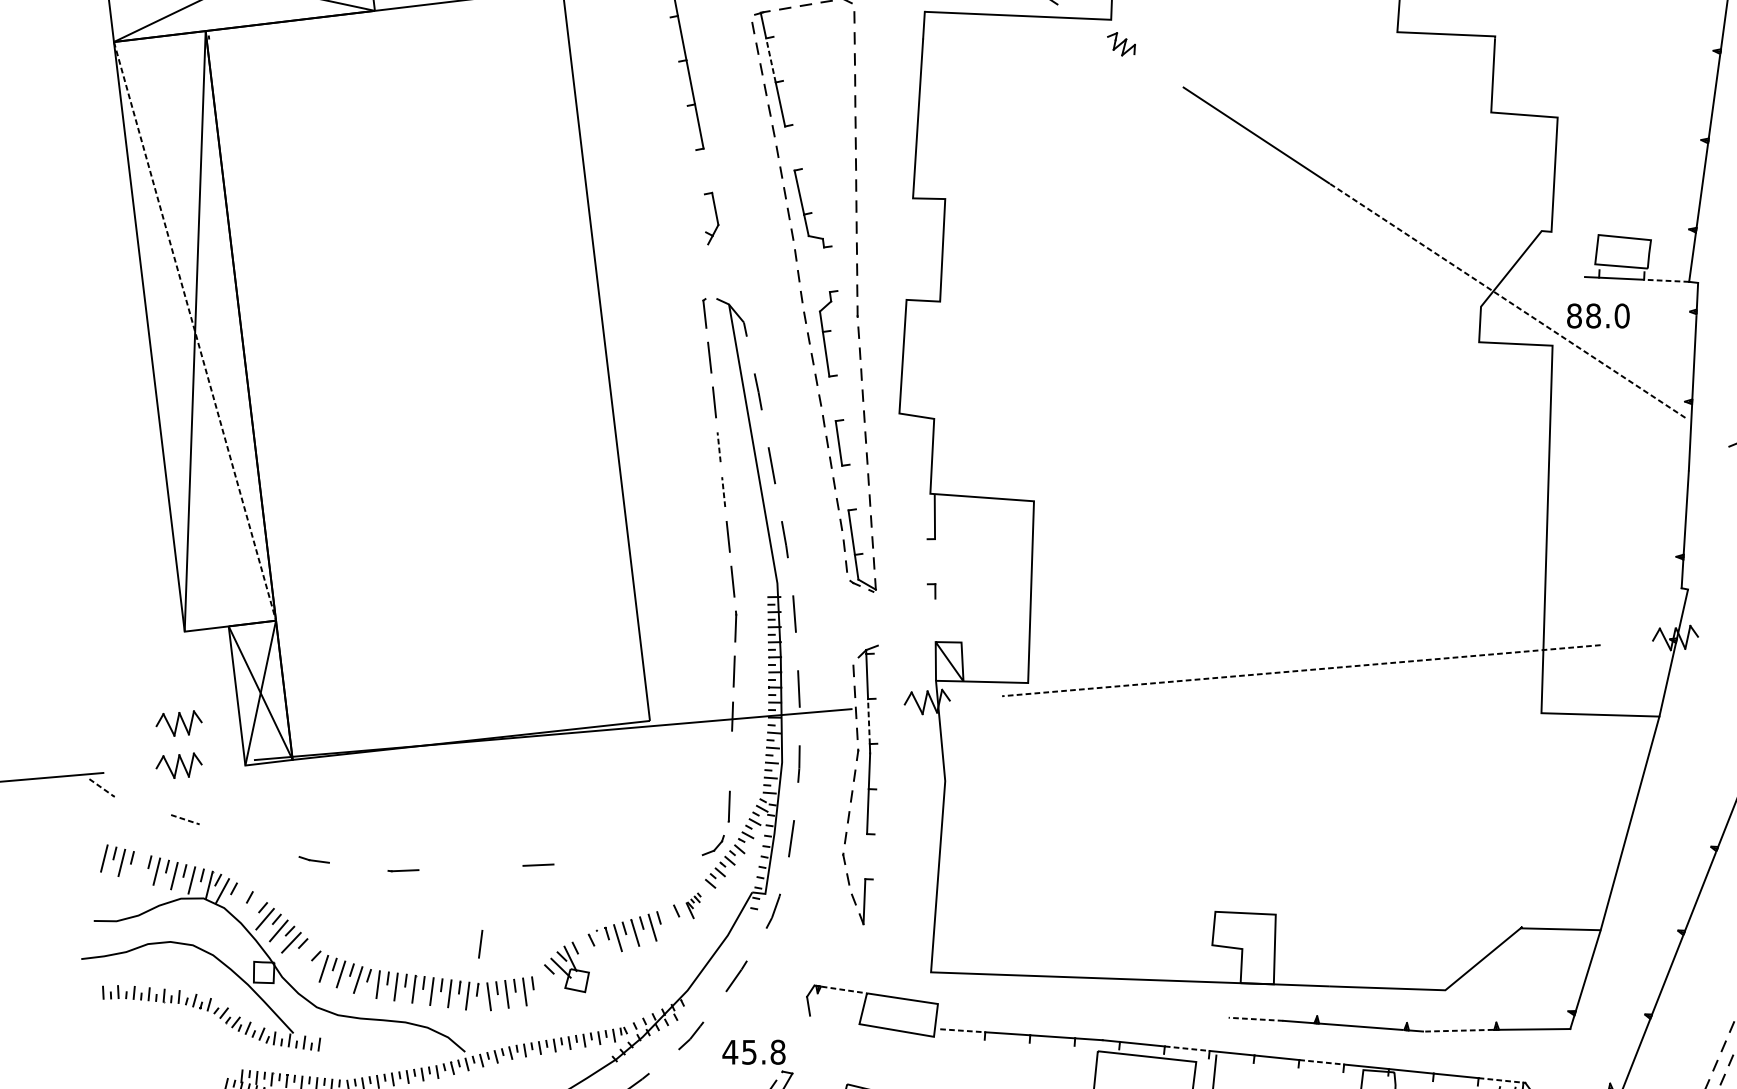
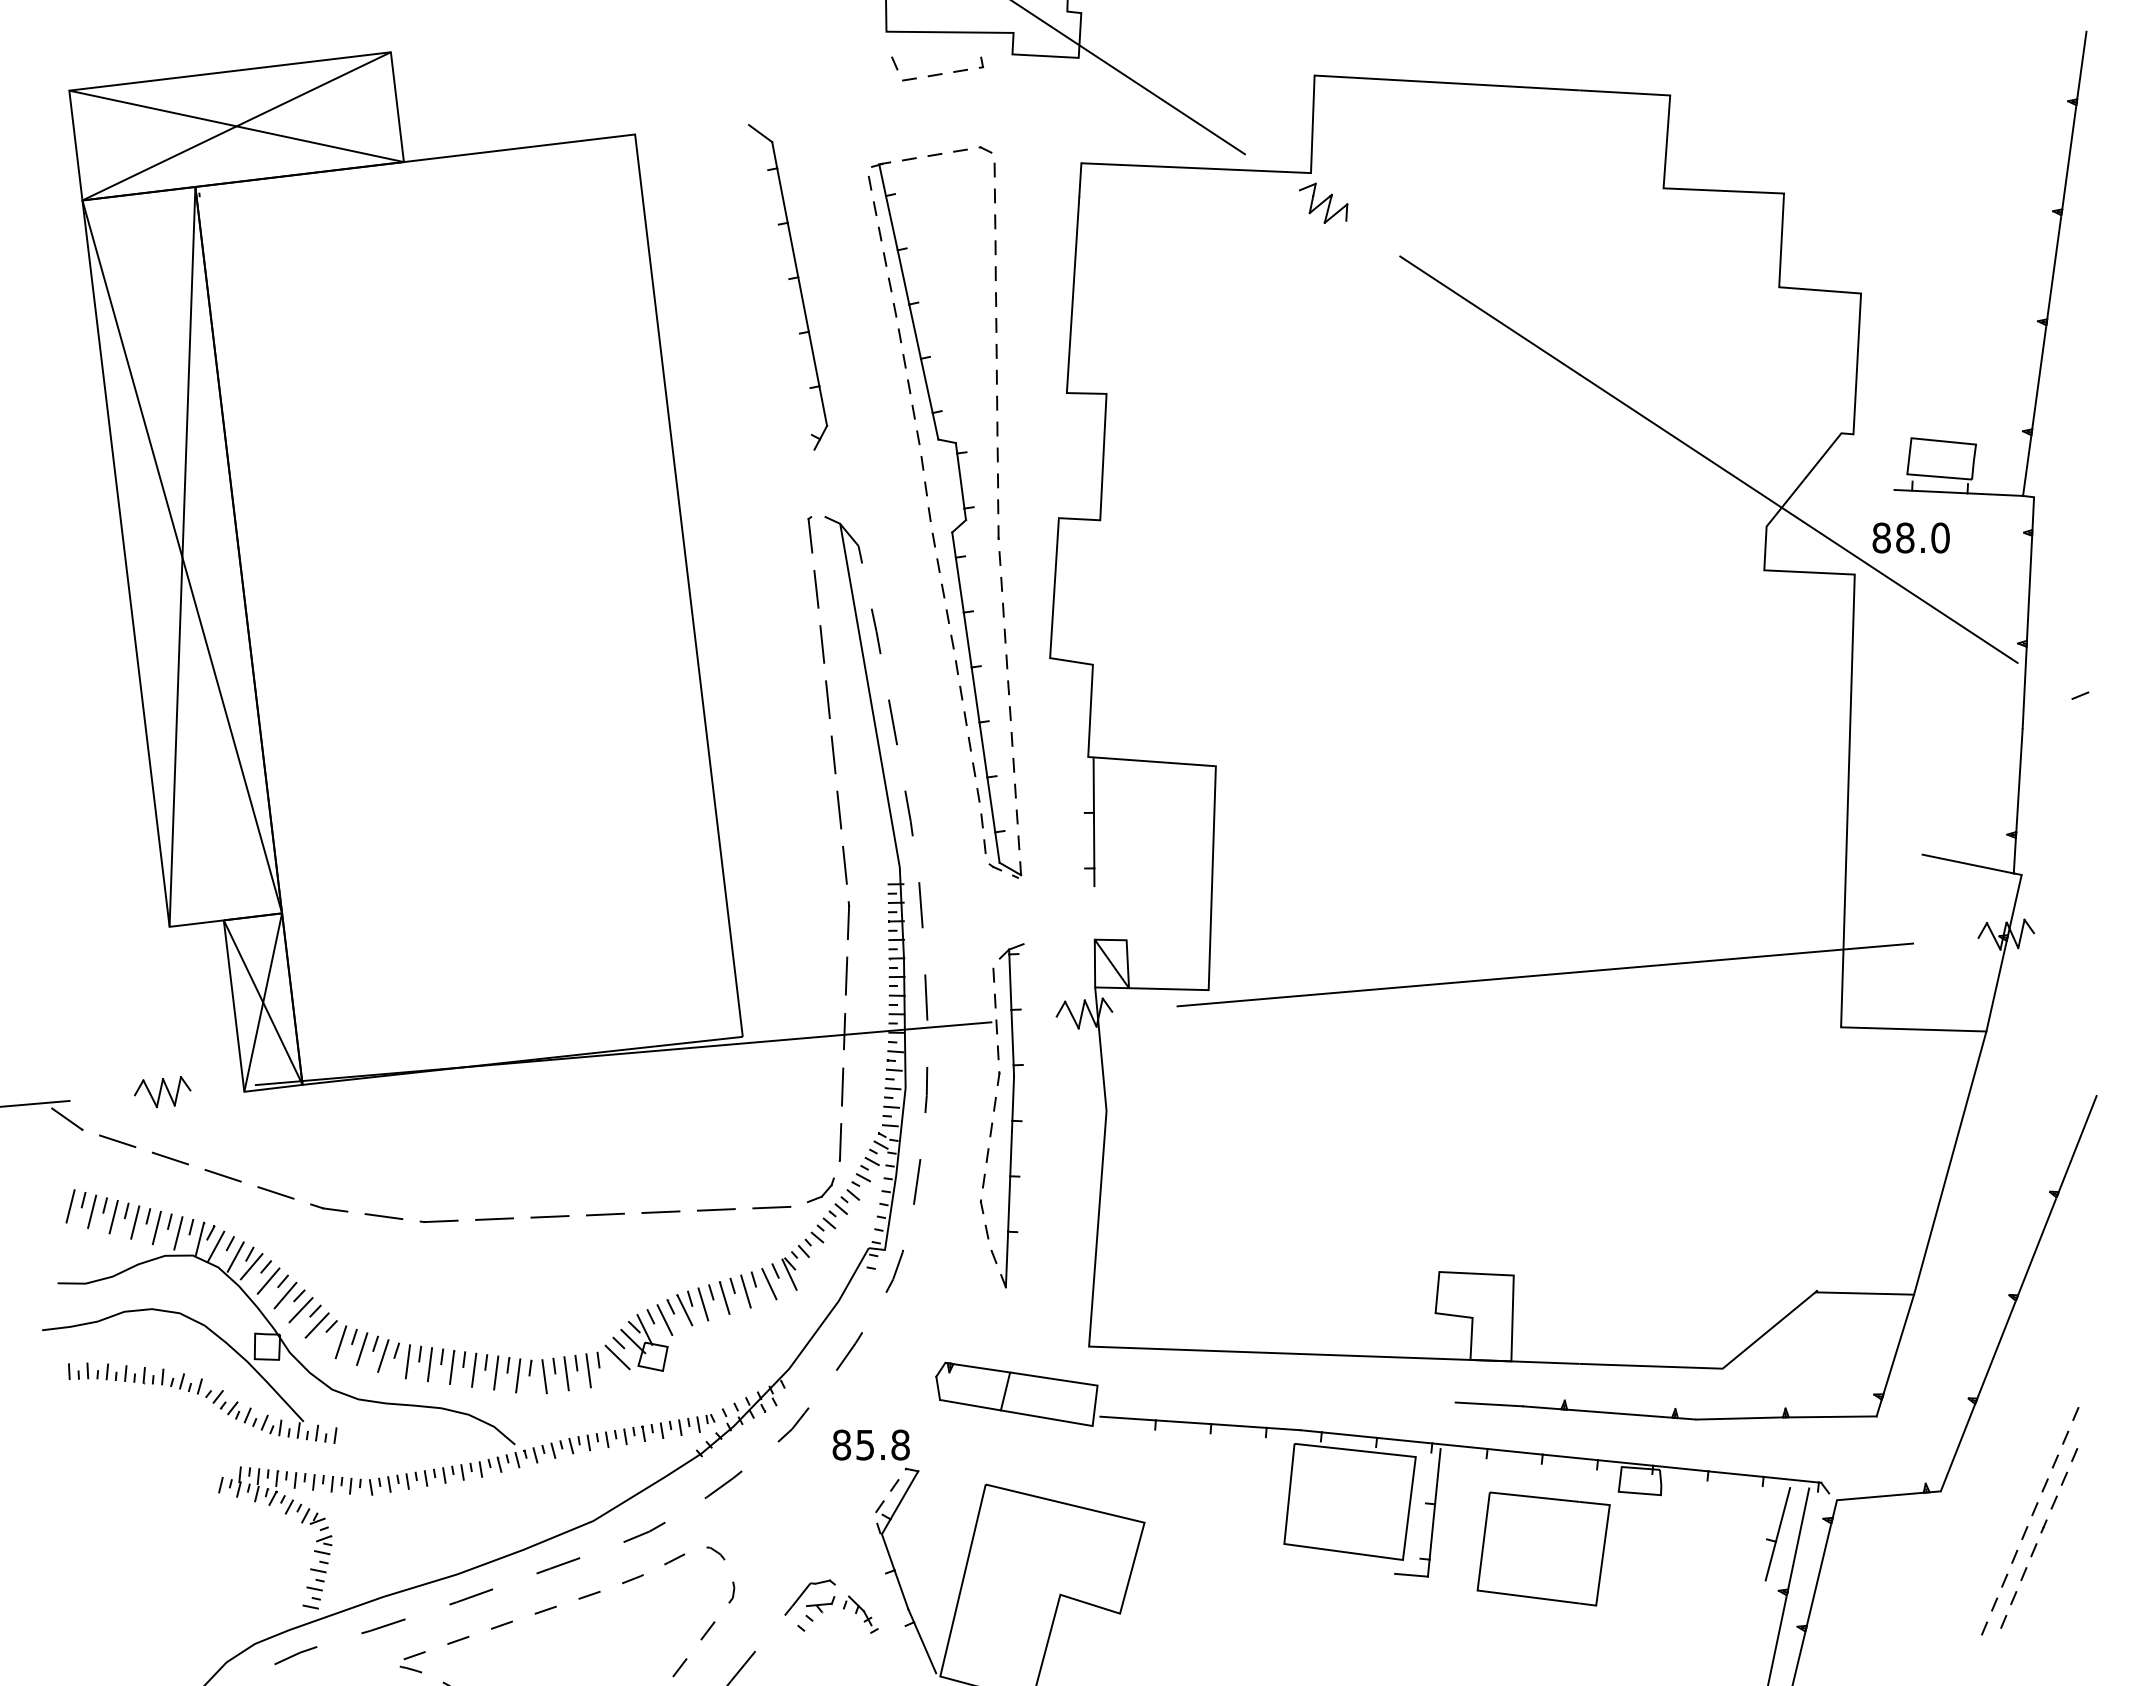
part: (1121, 43) -> (1323, 202), size x1.43
line: (770, 60) -> (891, 223), dashed -> solid
line: (789, 148) -> (914, 331), added
line: (707, 170) -> (813, 358), added
line: (826, 269) -> (960, 480), added
line: (1666, 280) -> (1995, 494), dashed -> solid
line: (1506, 300) -> (1798, 518), dashed -> solid
line: (195, 331) -> (182, 557), dashed -> solid
line: (832, 398) -> (967, 639), added
line: (718, 447) -> (827, 699), dashed -> solid
line: (845, 487) -> (983, 749), added
line: (723, 491) -> (833, 754), dashed -> solid
line: (934, 561) -> (1093, 840), added
line: (1644, 580) -> (1968, 863), added
line: (1301, 670) -> (1545, 974), dashed -> solid
line: (868, 721) -> (1012, 1037), dashed -> solid
part: (178, 723) -> (162, 1040), removed
line: (730, 761) -> (842, 1086), added
line: (101, 788) -> (67, 1119), dashed -> solid
line: (142, 805) -> (117, 1141), added
line: (185, 819) -> (170, 1158), dashed -> solid
line: (227, 833) -> (222, 1175), added
line: (270, 847) -> (275, 1192), added
line: (866, 856) -> (1009, 1203), added
line: (673, 859) -> (771, 1207), added
line: (627, 861) -> (715, 1209), added
line: (583, 862) -> (660, 1211), added
line: (358, 866) -> (383, 1216), added
line: (493, 866) -> (549, 1216), added
line: (139, 867) -> (113, 1217), added
line: (448, 868) -> (494, 1218), added
line: (238, 899) -> (235, 1256), added
part: (693, 905) -> (796, 1264), size x1.67
line: (251, 907) -> (251, 1266), added
line: (671, 921) -> (769, 1284), added
line: (480, 943) -> (534, 1311), removed
line: (602, 943) -> (684, 1310), added
line: (586, 951) -> (664, 1320), added
line: (303, 955) -> (316, 1325), added
line: (548, 981) -> (617, 1357), added
line: (844, 990) -> (982, 1368), dashed -> solid
line: (834, 1019) -> (970, 1404), added
line: (1256, 1019) -> (1489, 1404), dashed -> solid
line: (963, 1030) -> (1128, 1418), dashed -> solid
line: (1459, 1030) -> (1739, 1418), dashed -> solid
line: (1187, 1048) -> (1404, 1440), dashed -> solid
text: (730, 1051) -> (841, 1444), 45.8 -> 85.8
line: (1321, 1062) -> (1570, 1457), dashed -> solid
line: (1501, 1080) -> (1791, 1479), dashed -> solid

